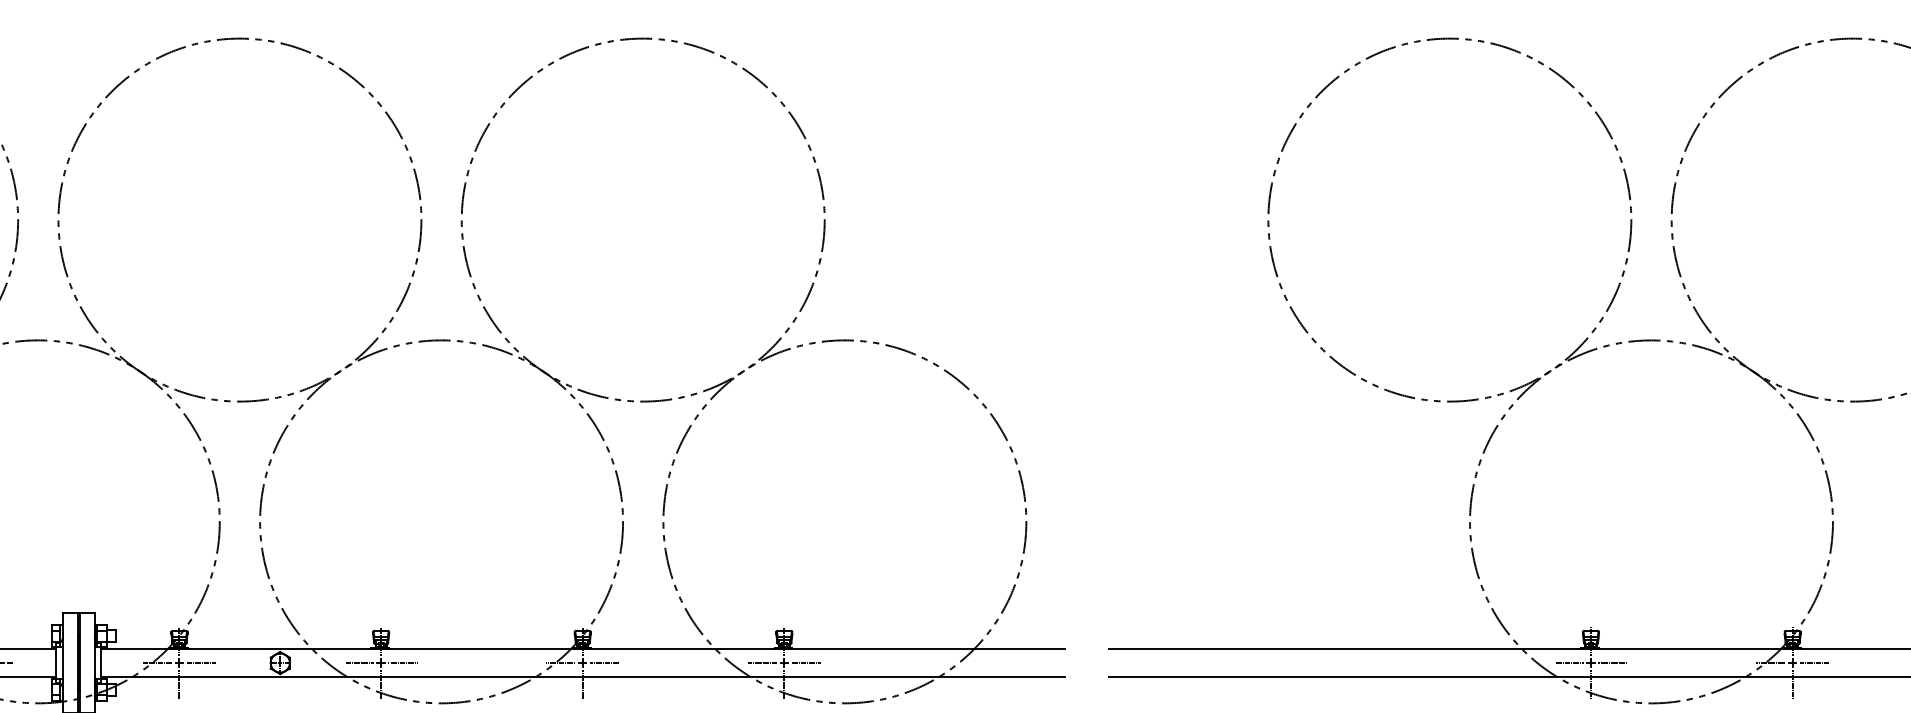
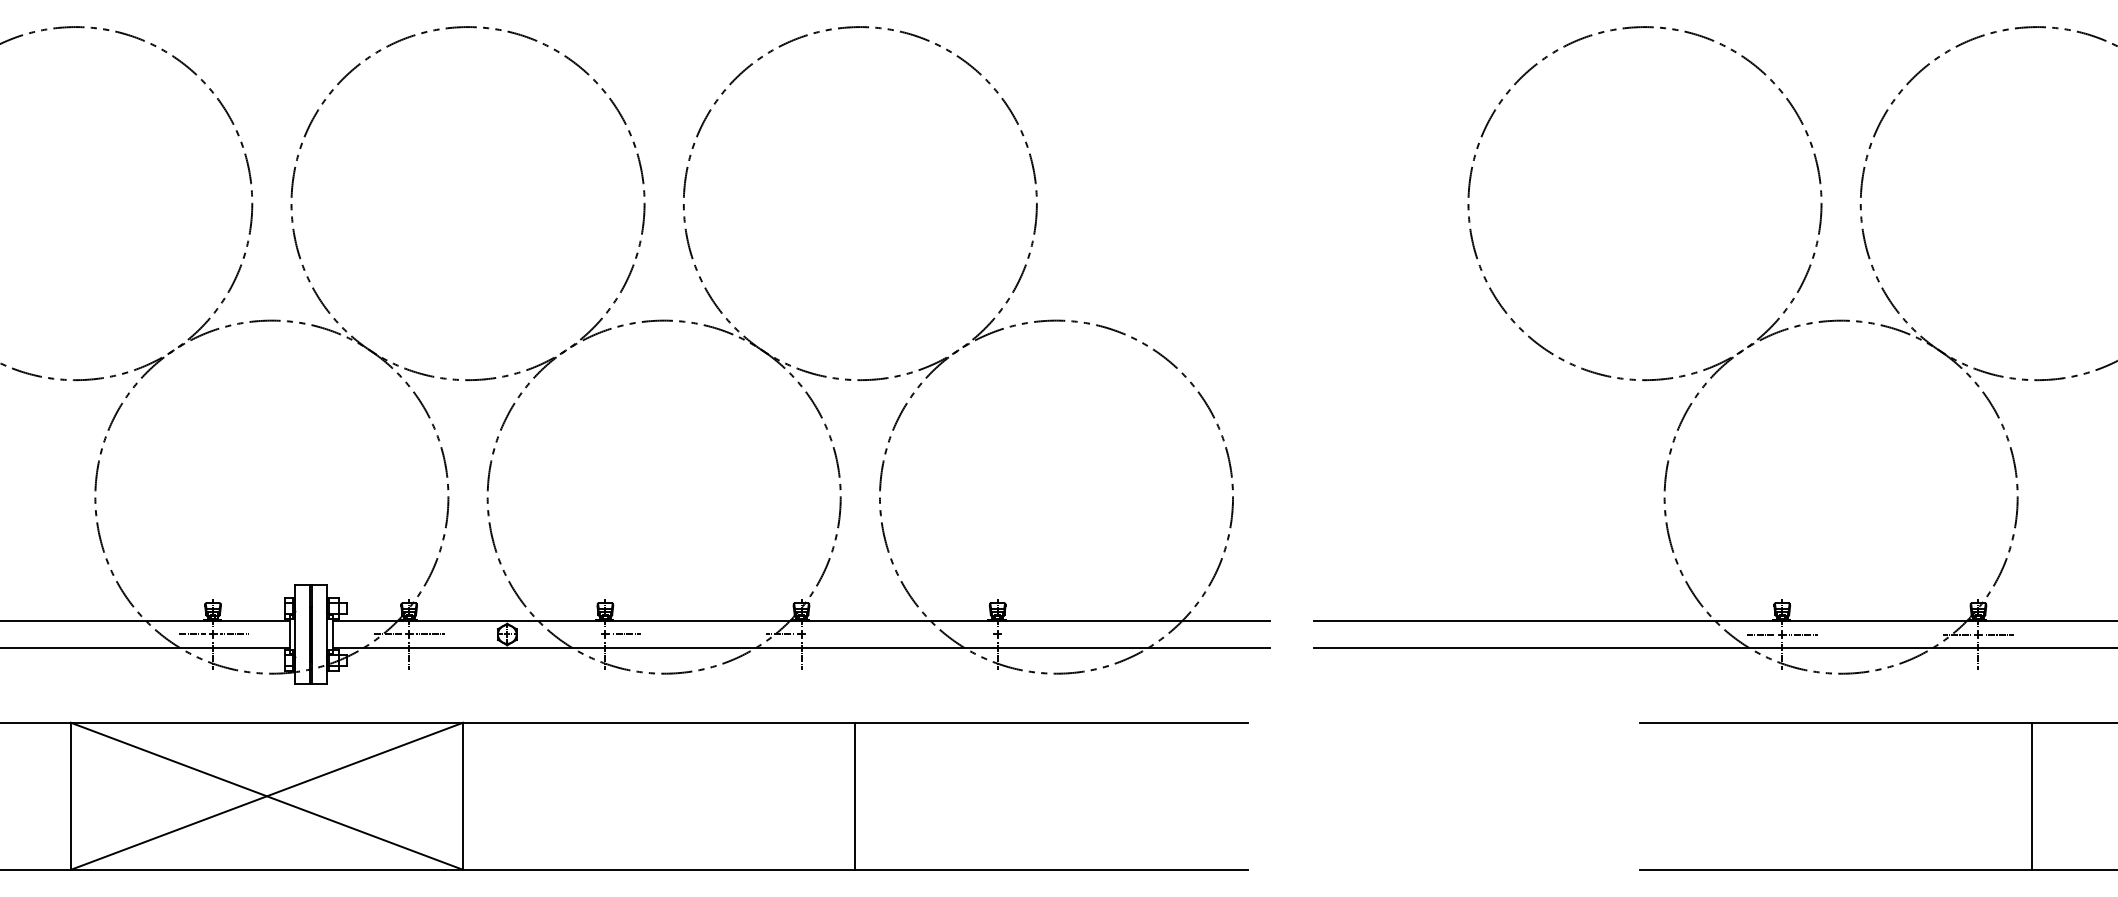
line: (358, 663) -> (583, 634), removed
line: (604, 663) -> (822, 634), removed
line: (762, 663) -> (976, 634), removed
line: (805, 663) -> (1018, 634), removed

